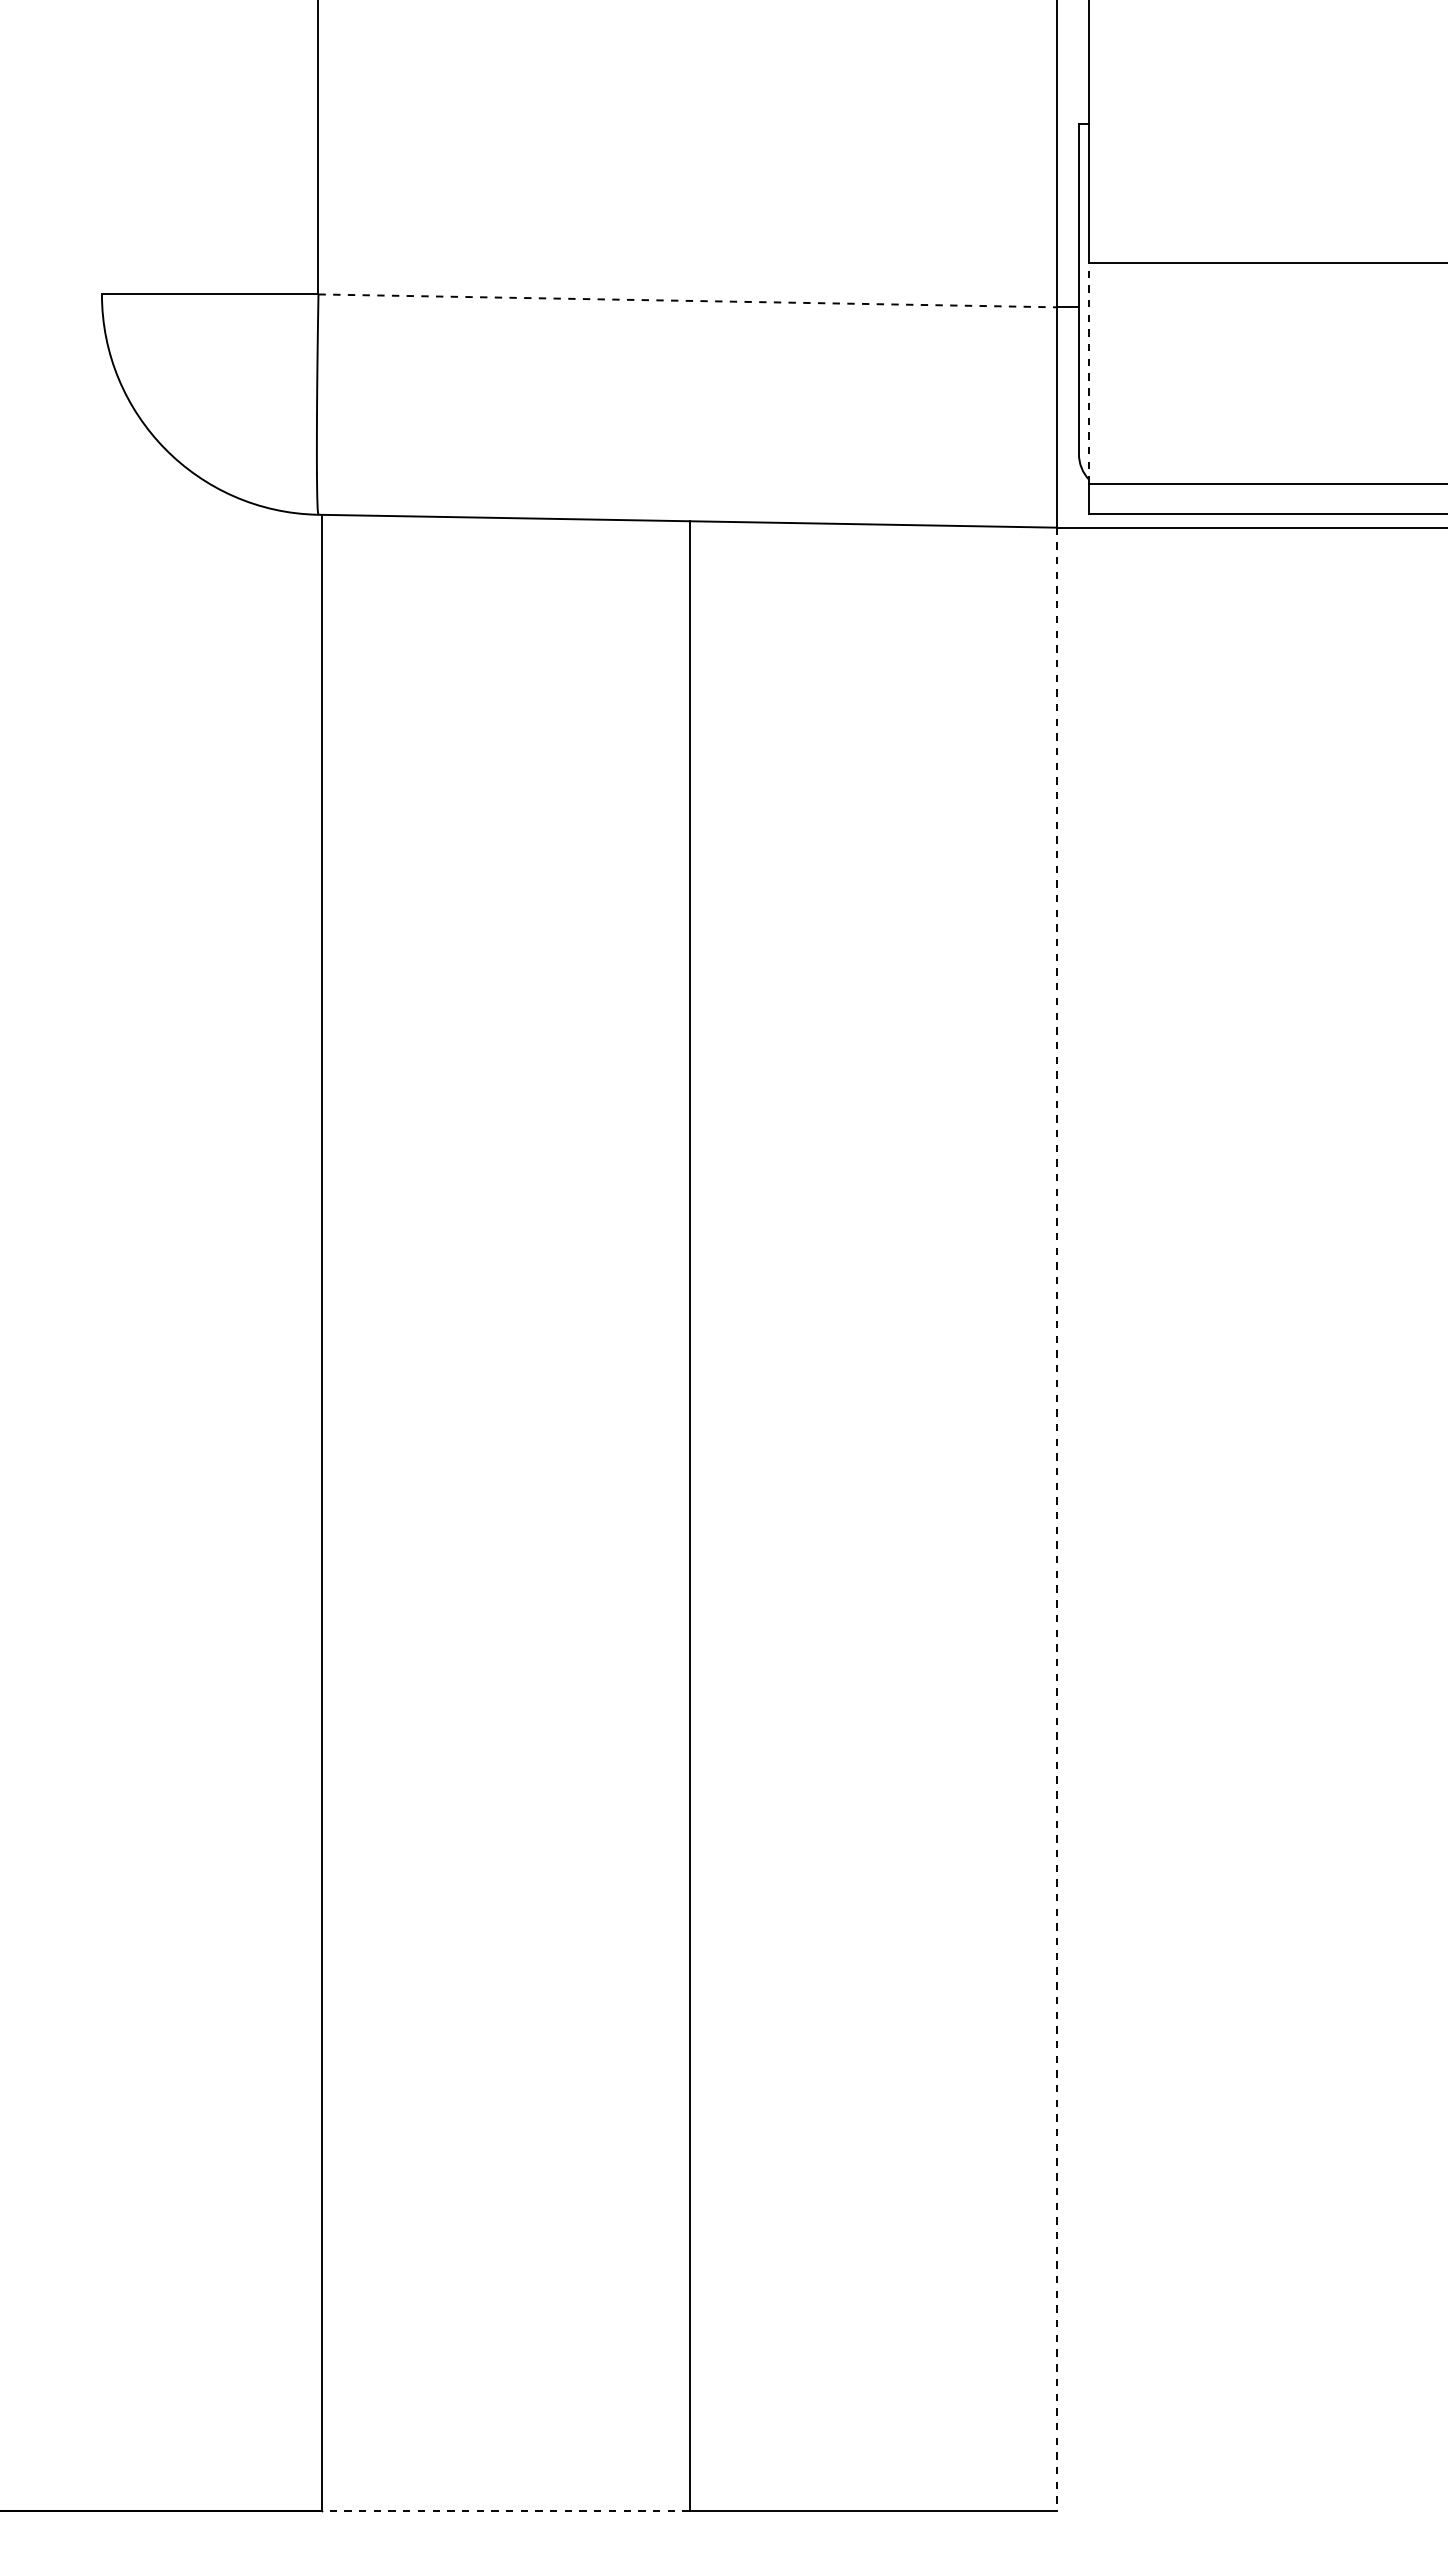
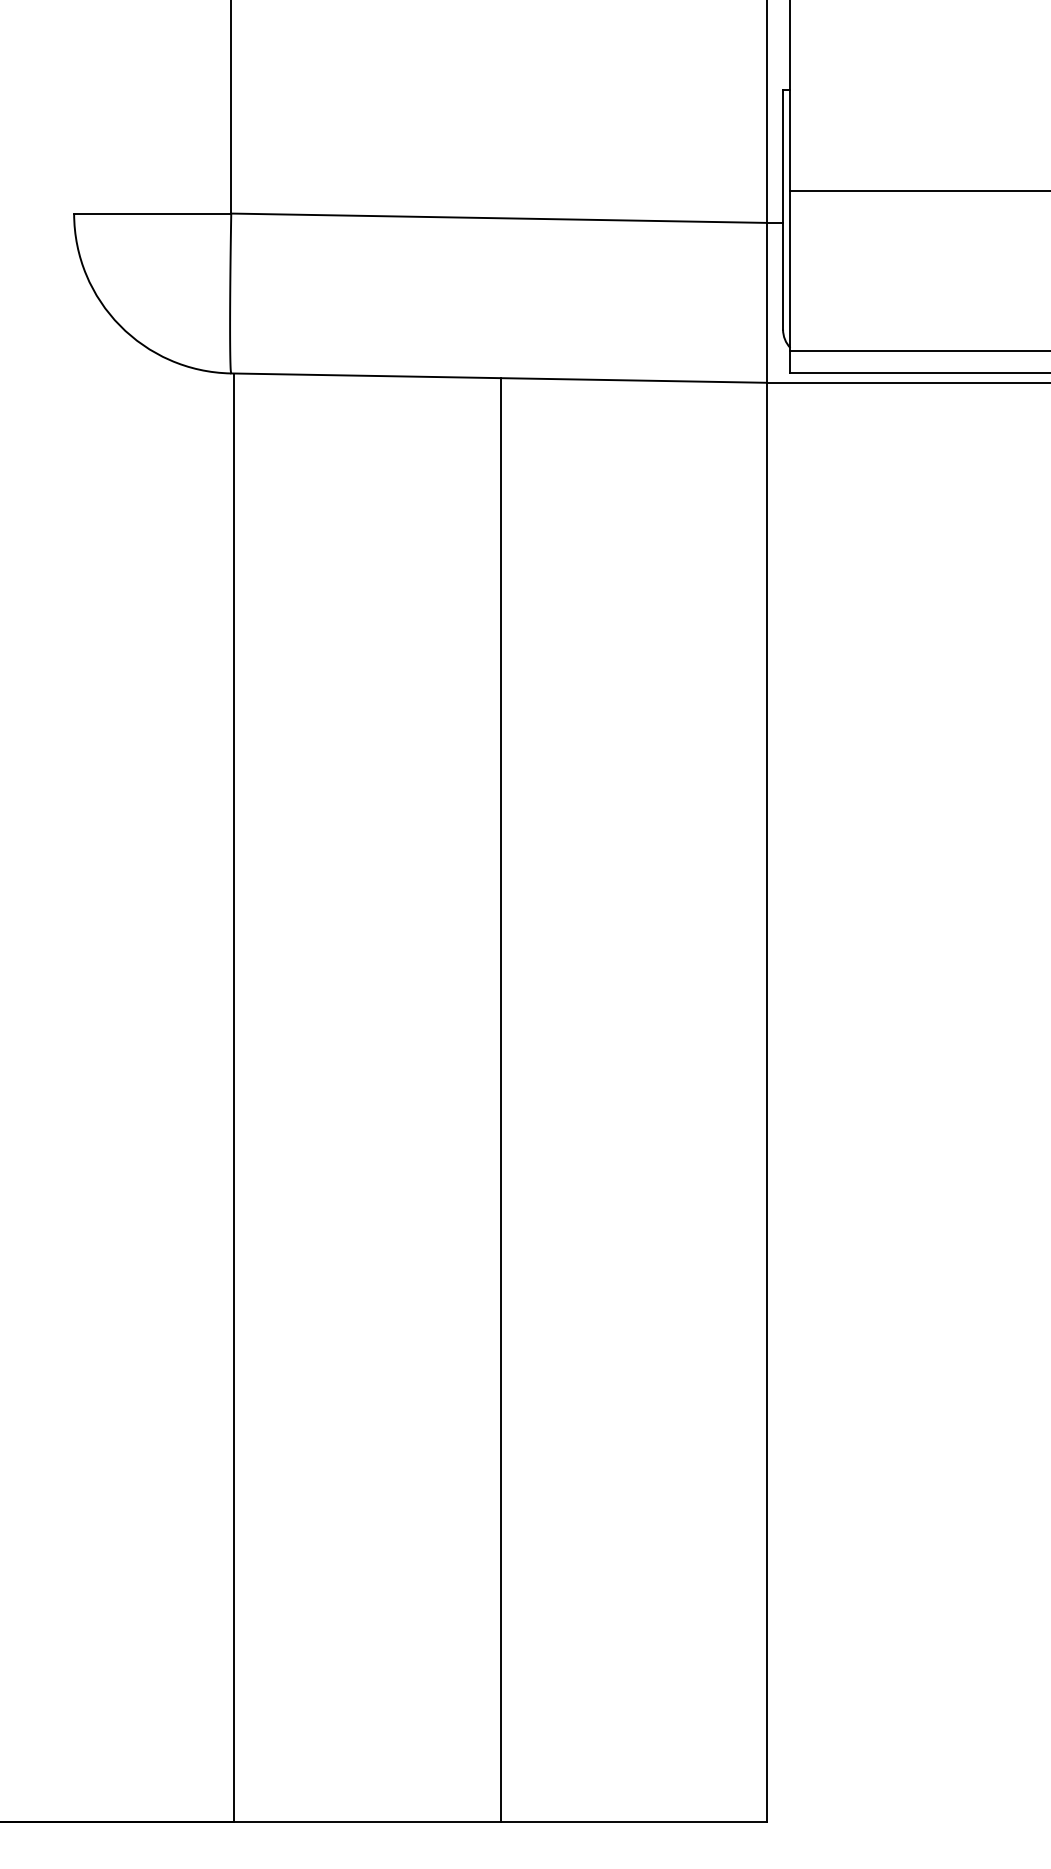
line: (688, 300) -> (499, 217), dashed -> solid
line: (1089, 373) -> (790, 270), dashed -> solid
line: (1056, 1519) -> (766, 1102), dashed -> solid
line: (505, 2511) -> (366, 1822), dashed -> solid

